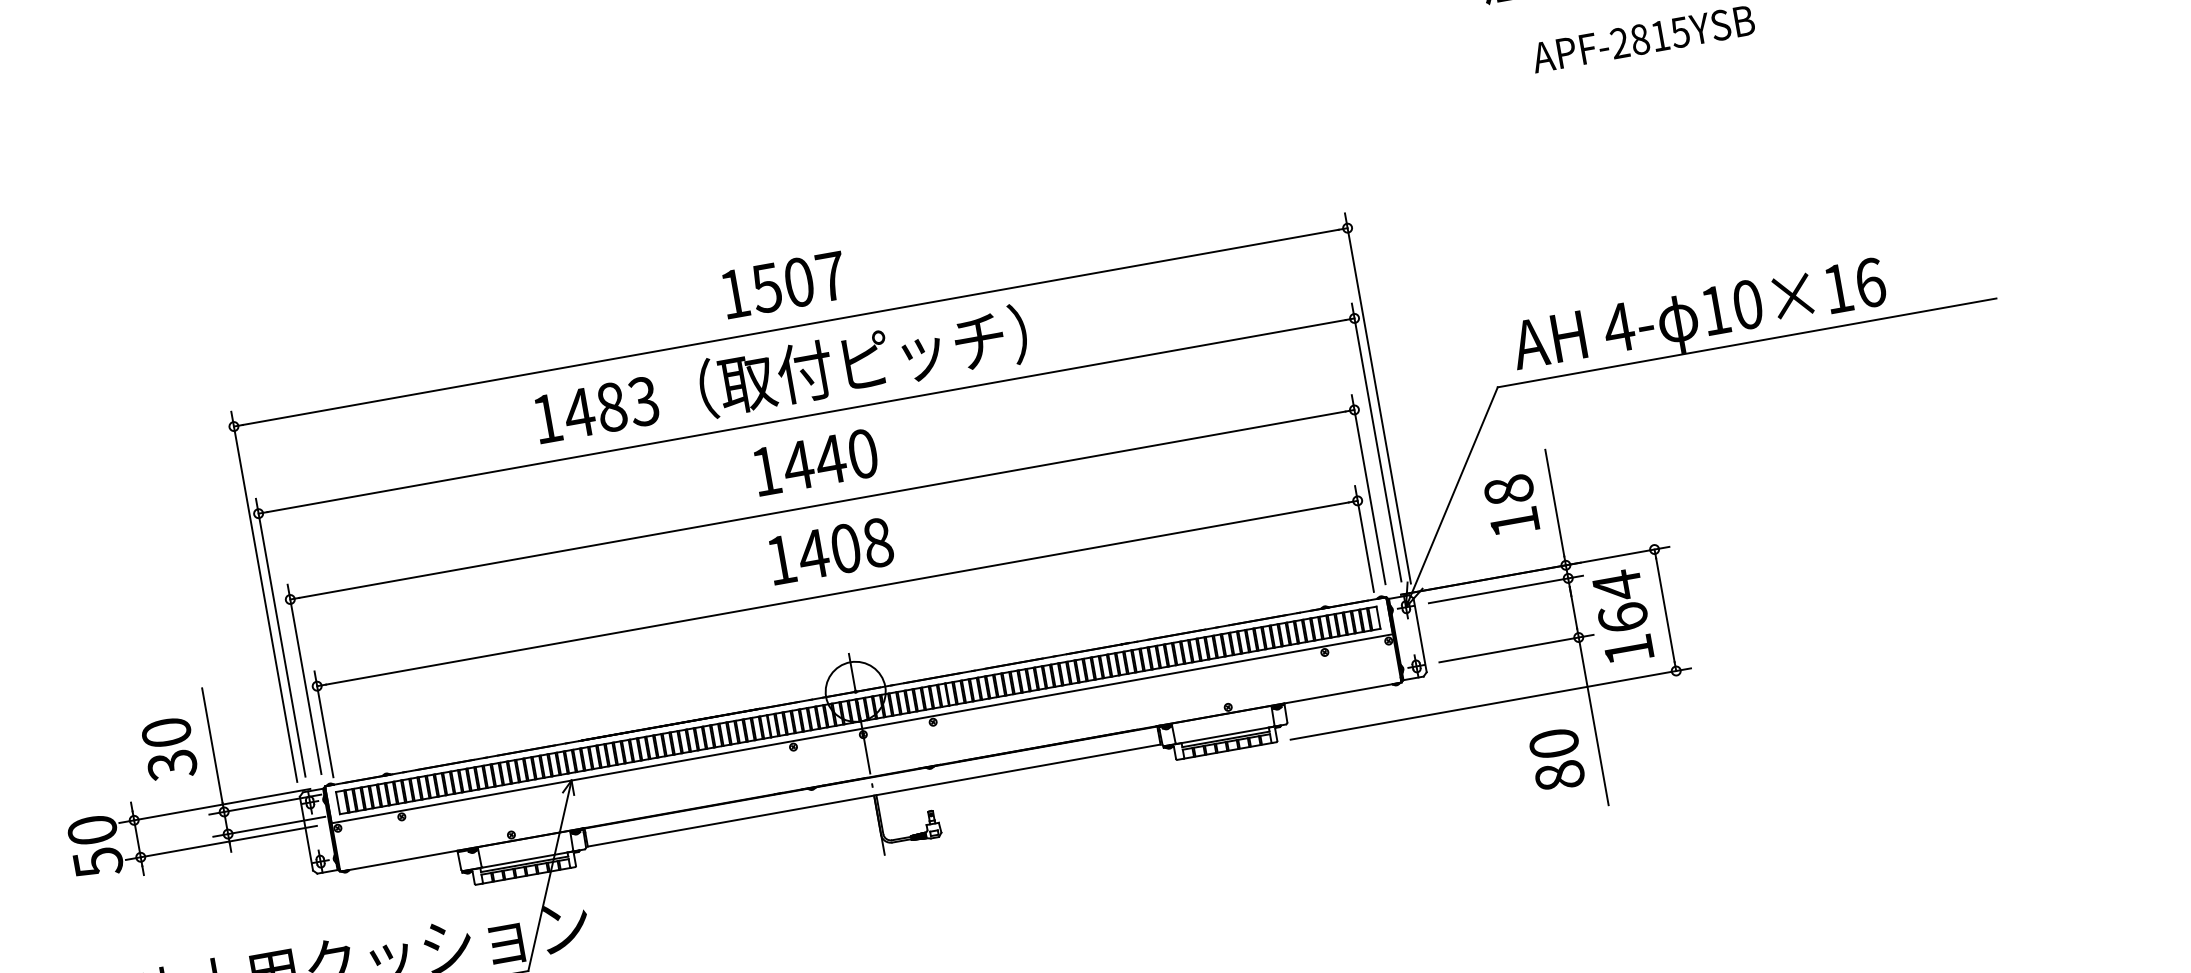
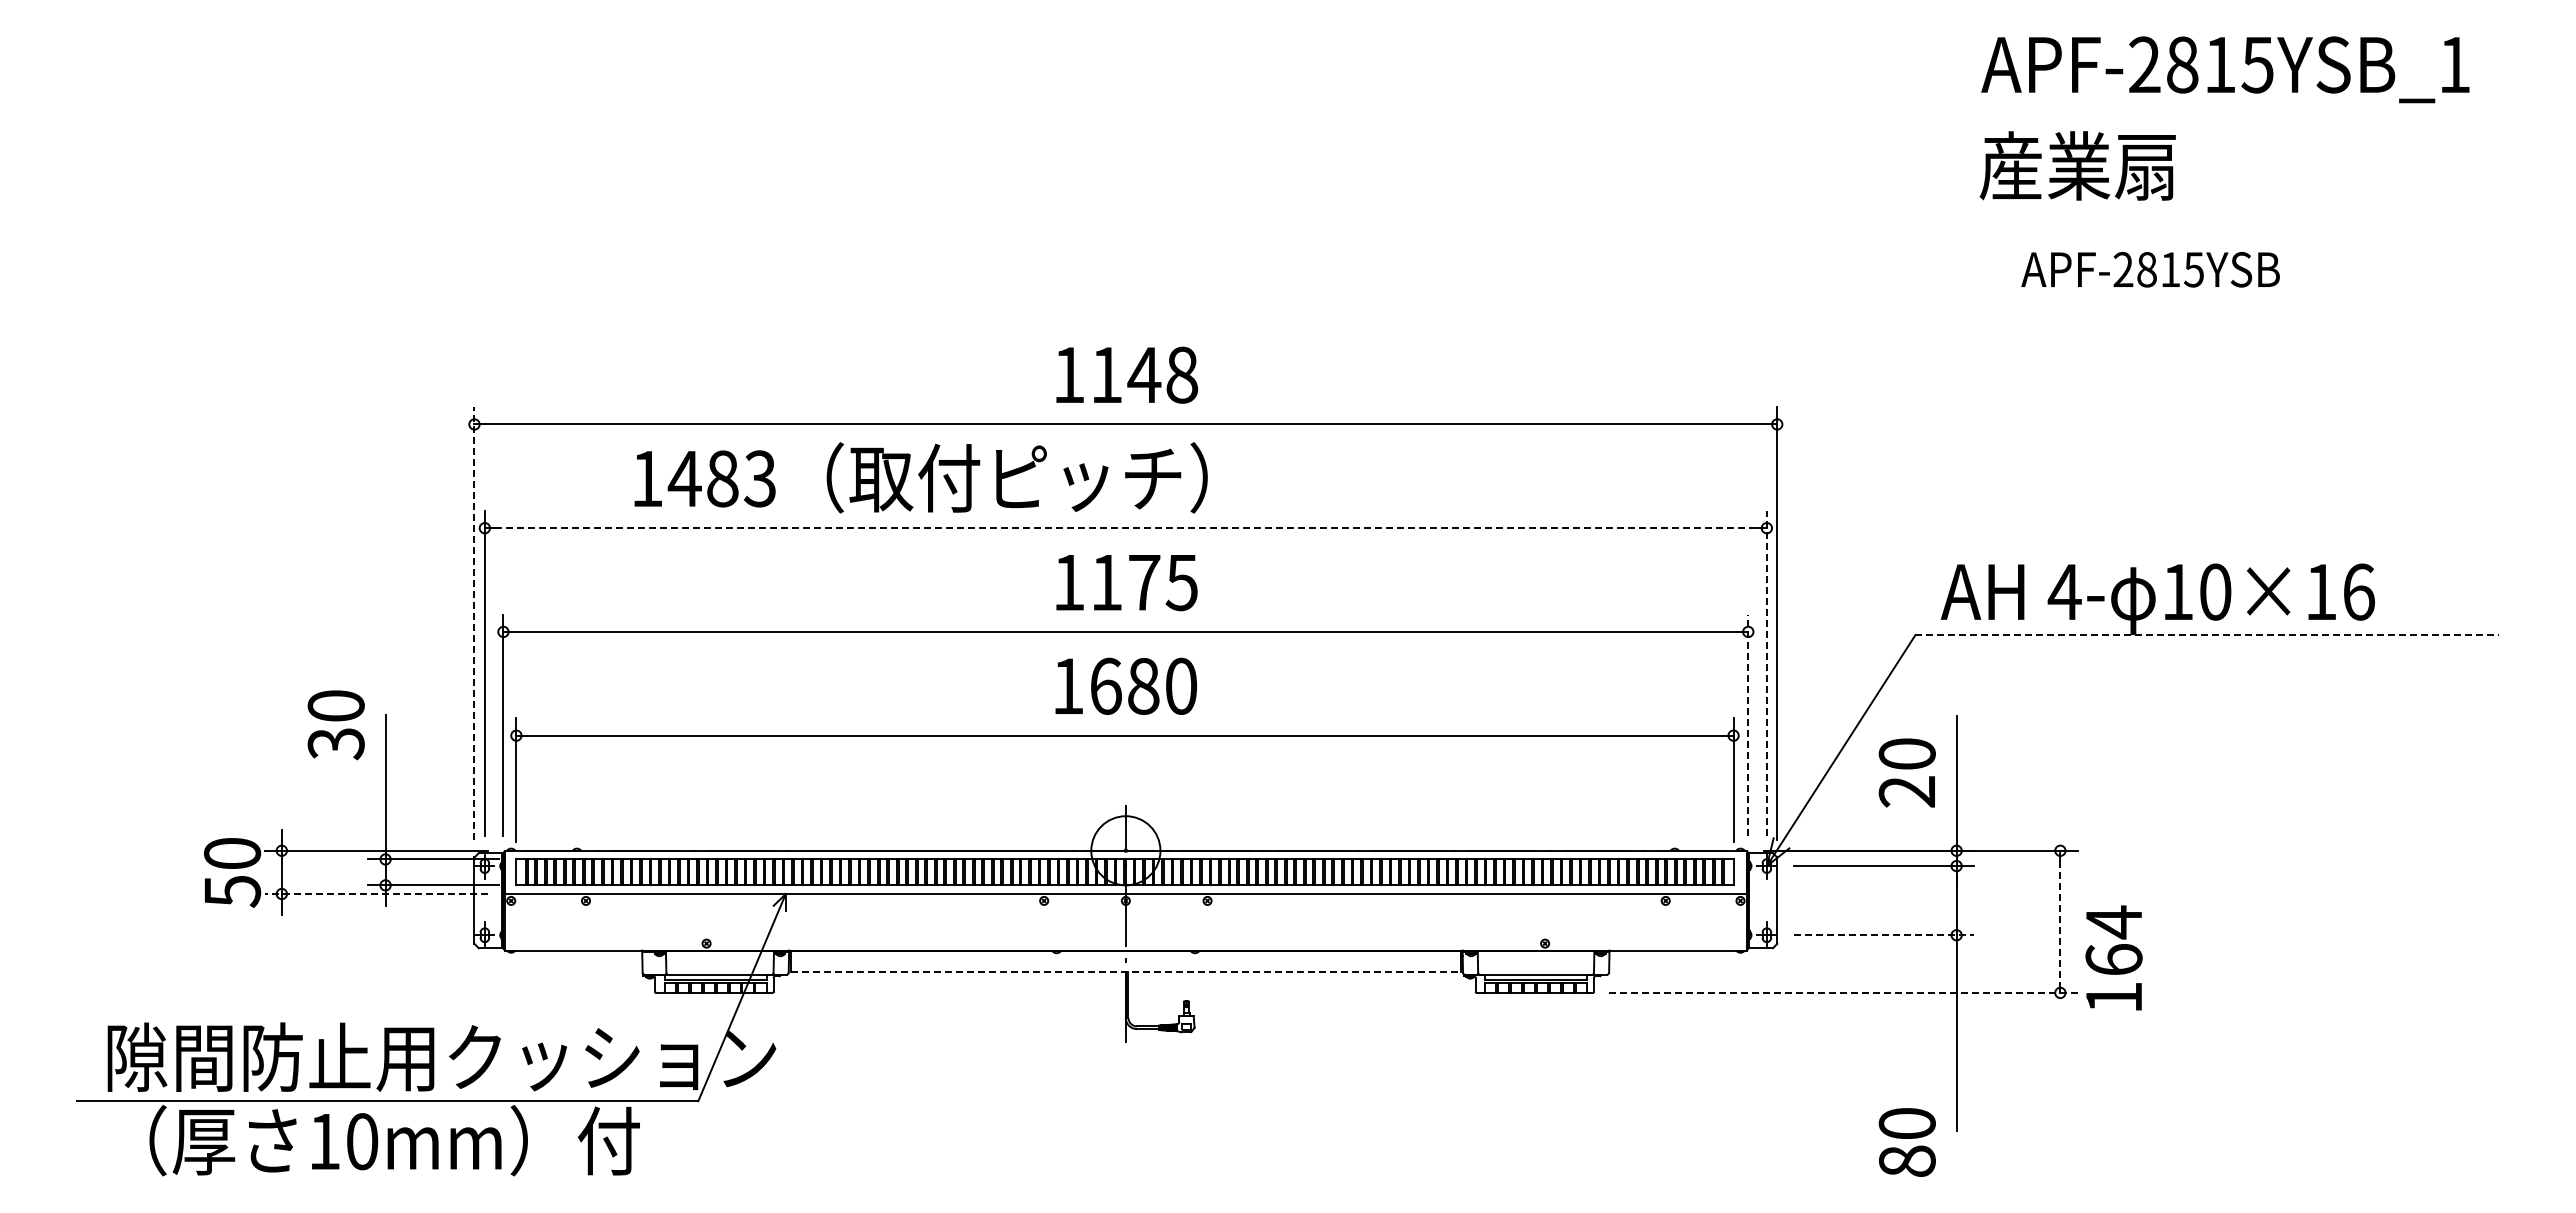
text: (799, 281) -> (1144, 374), 1507 -> 1148
line: (1747, 343) -> (2207, 635), solid -> dashed
text: (780, 375) -> (920, 477), moved
line: (806, 416) -> (1125, 528), solid -> dashed
line: (1376, 441) -> (1766, 672), solid -> dashed
text: (829, 459) -> (1143, 582), 1440 -> 1175
line: (1368, 489) -> (1748, 725), solid -> dashed
text: (1511, 506) -> (1906, 772), 18 -> 20
text: (844, 547) -> (1142, 685), 1408 -> 1680
line: (264, 596) -> (474, 623), solid -> dashed
line: (1665, 609) -> (2060, 921), solid -> dashed
text: (1622, 615) -> (2113, 957), moved
line: (1517, 648) -> (1884, 935), solid -> dashed
line: (1491, 703) -> (1844, 992), solid -> dashed
text: (168, 749) -> (335, 725), moved
text: (1556, 759) -> (1906, 1142), moved
line: (873, 795) -> (1125, 972), solid -> dashed
line: (221, 843) -> (376, 894), solid -> dashed

